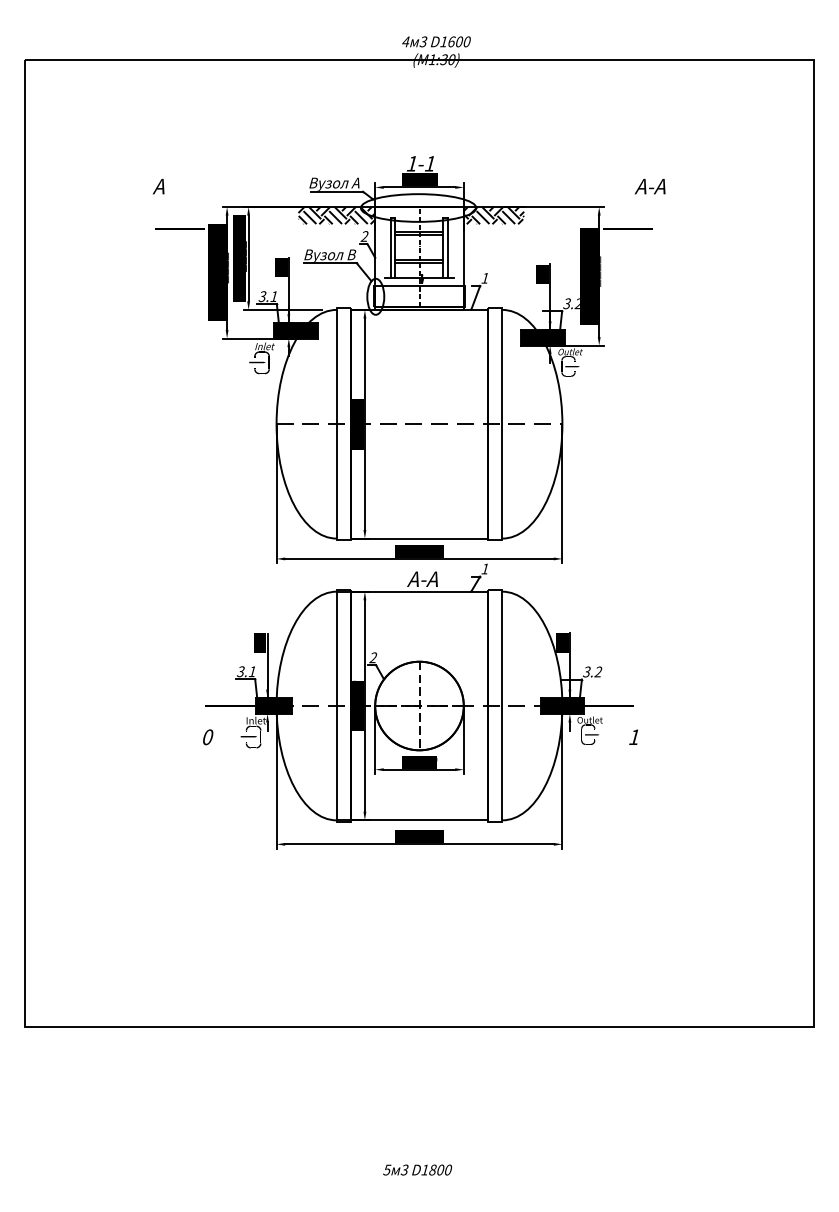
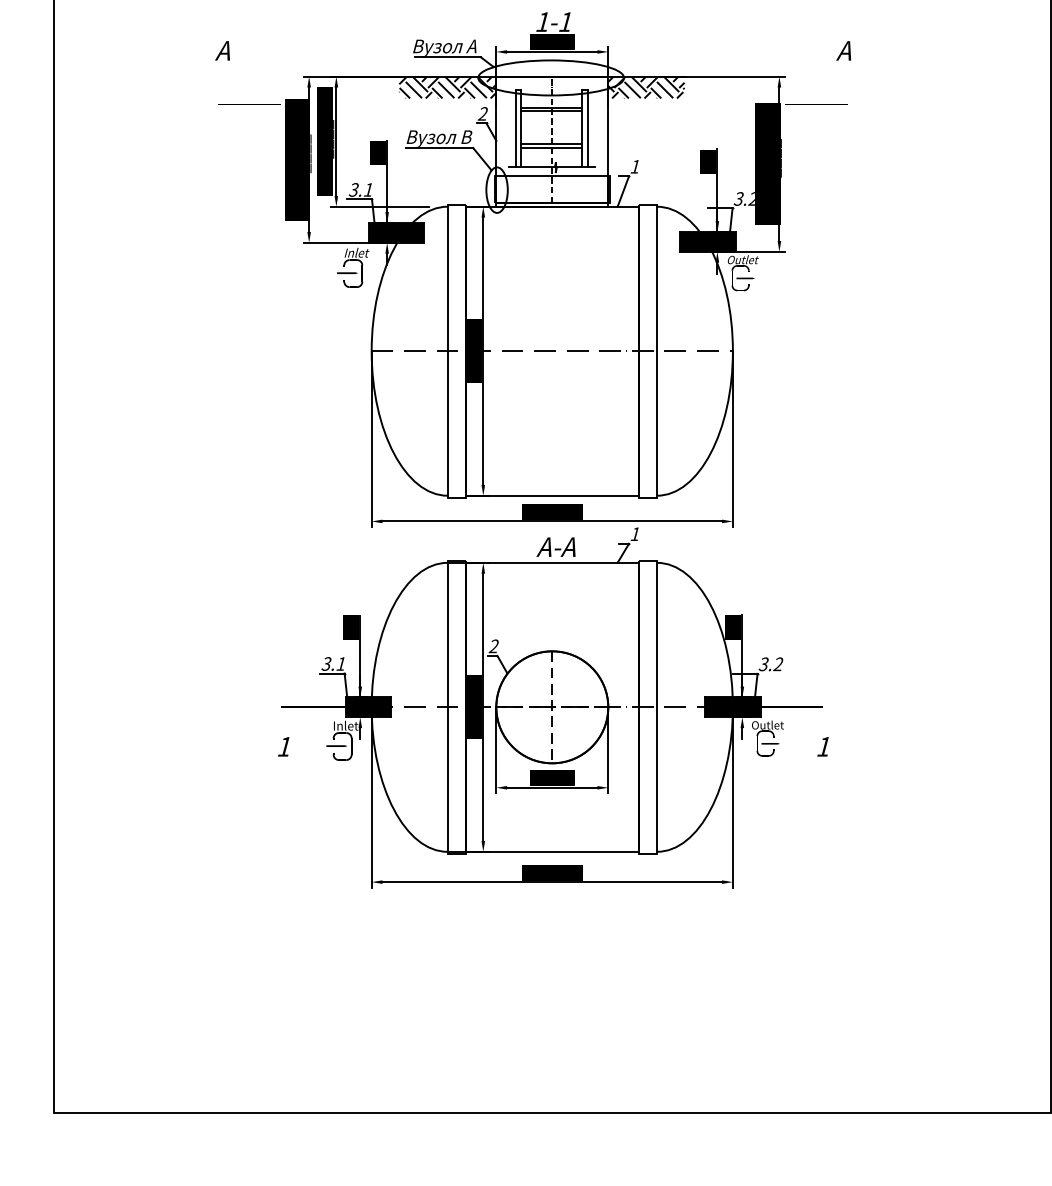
text: (649, 186) -> (842, 50), А-А -> А
text: (207, 737) -> (284, 747), 0 -> 1

